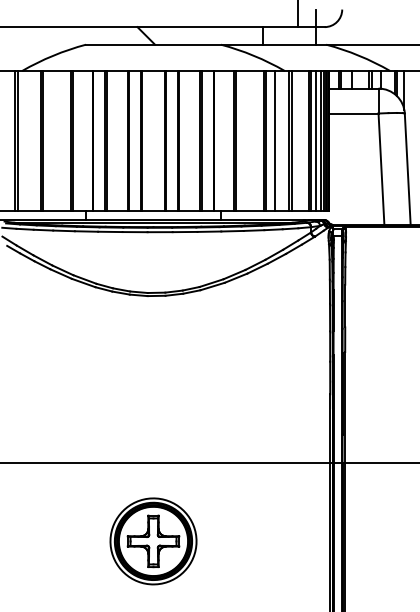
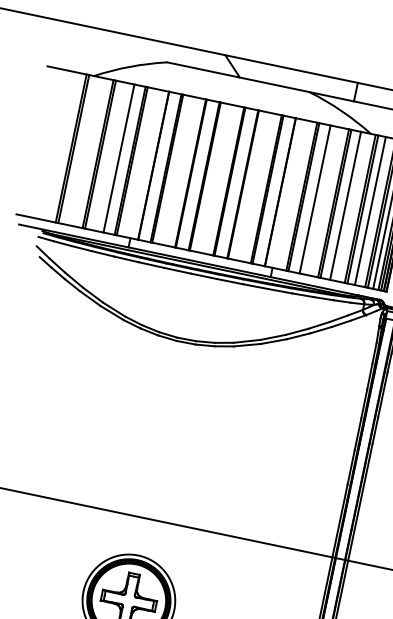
line: (60, 141) -> (118, 158), added
line: (246, 141) -> (315, 199), added
line: (298, 141) -> (369, 211), added

